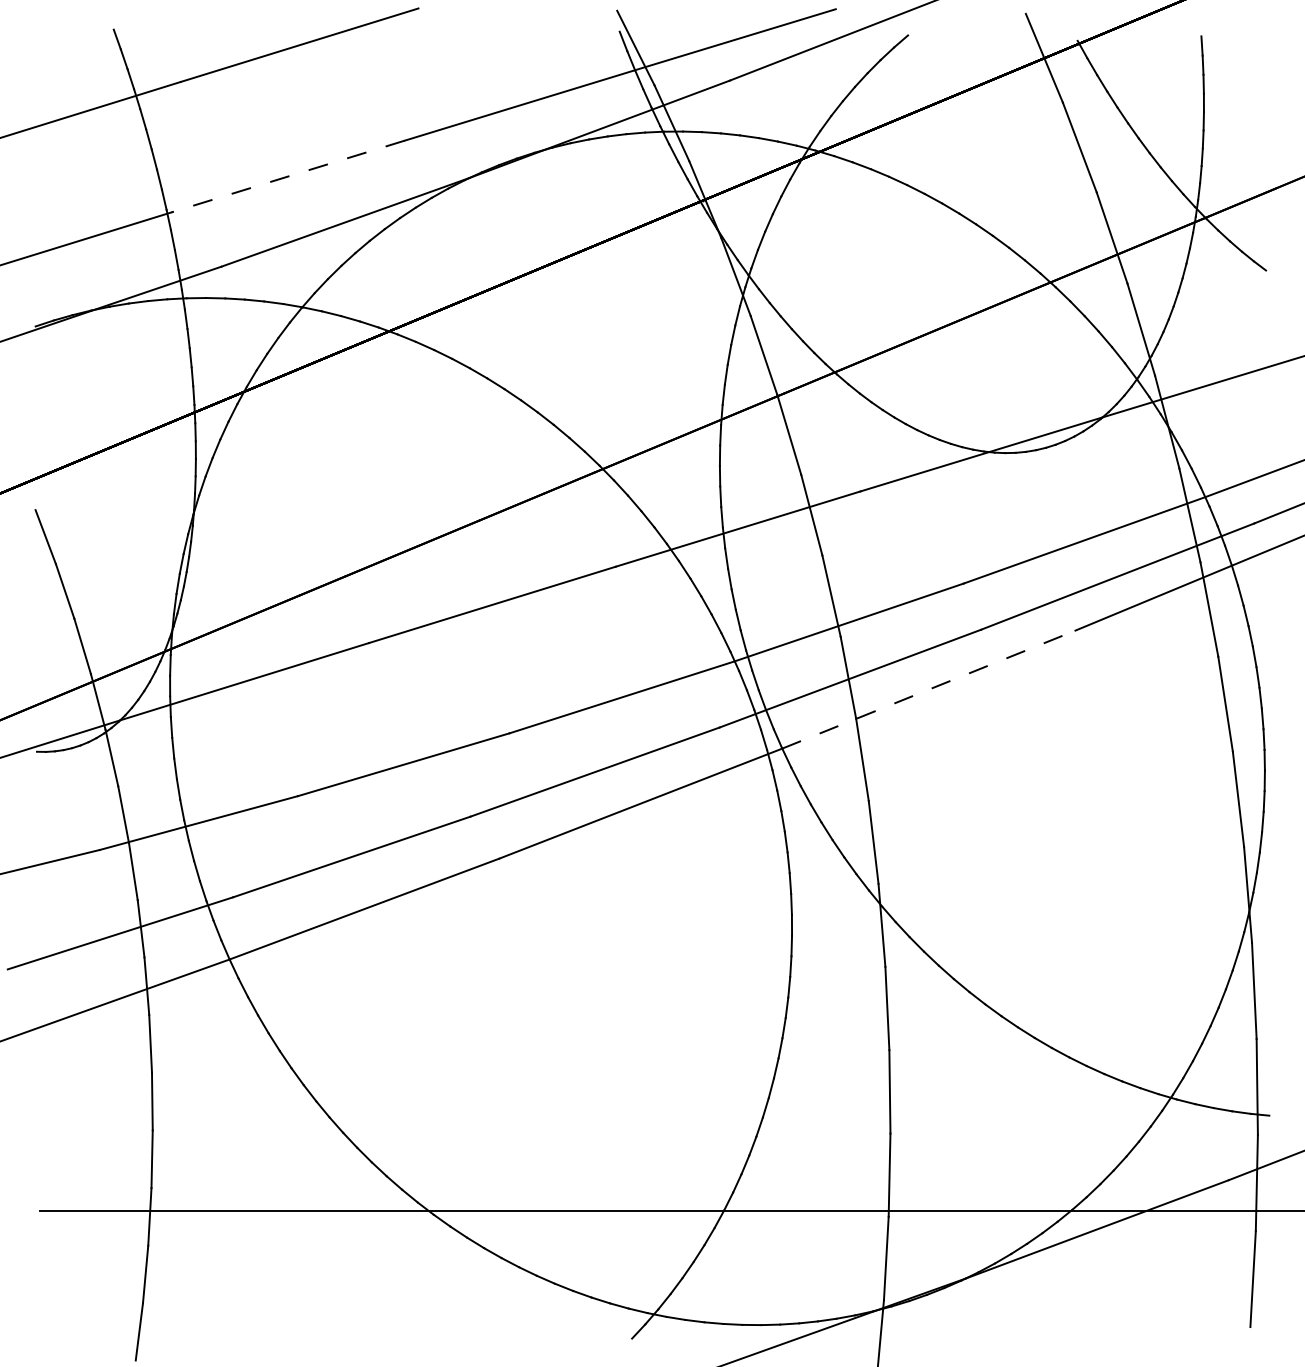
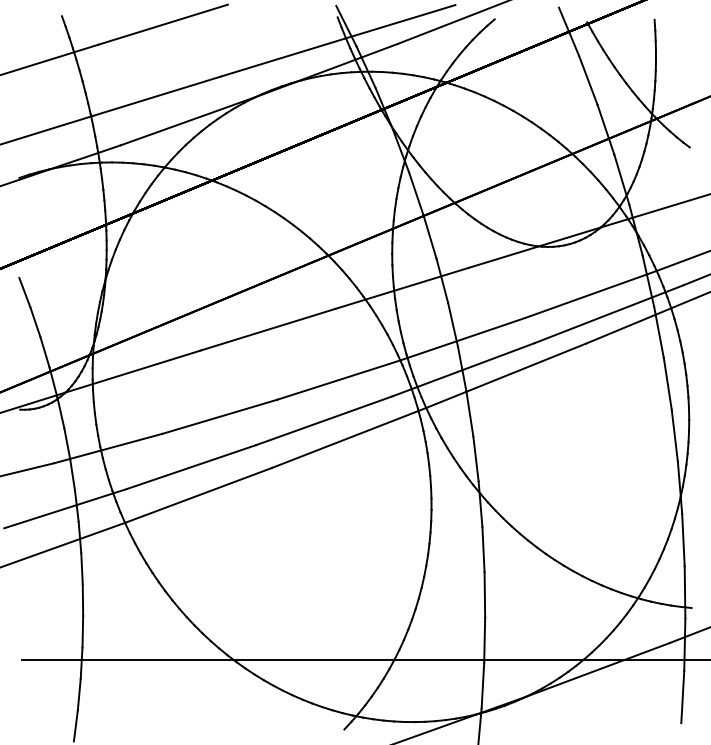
line: (287, 176) -> (156, 96), dashed -> solid
line: (929, 689) -> (506, 375), dashed -> solid

